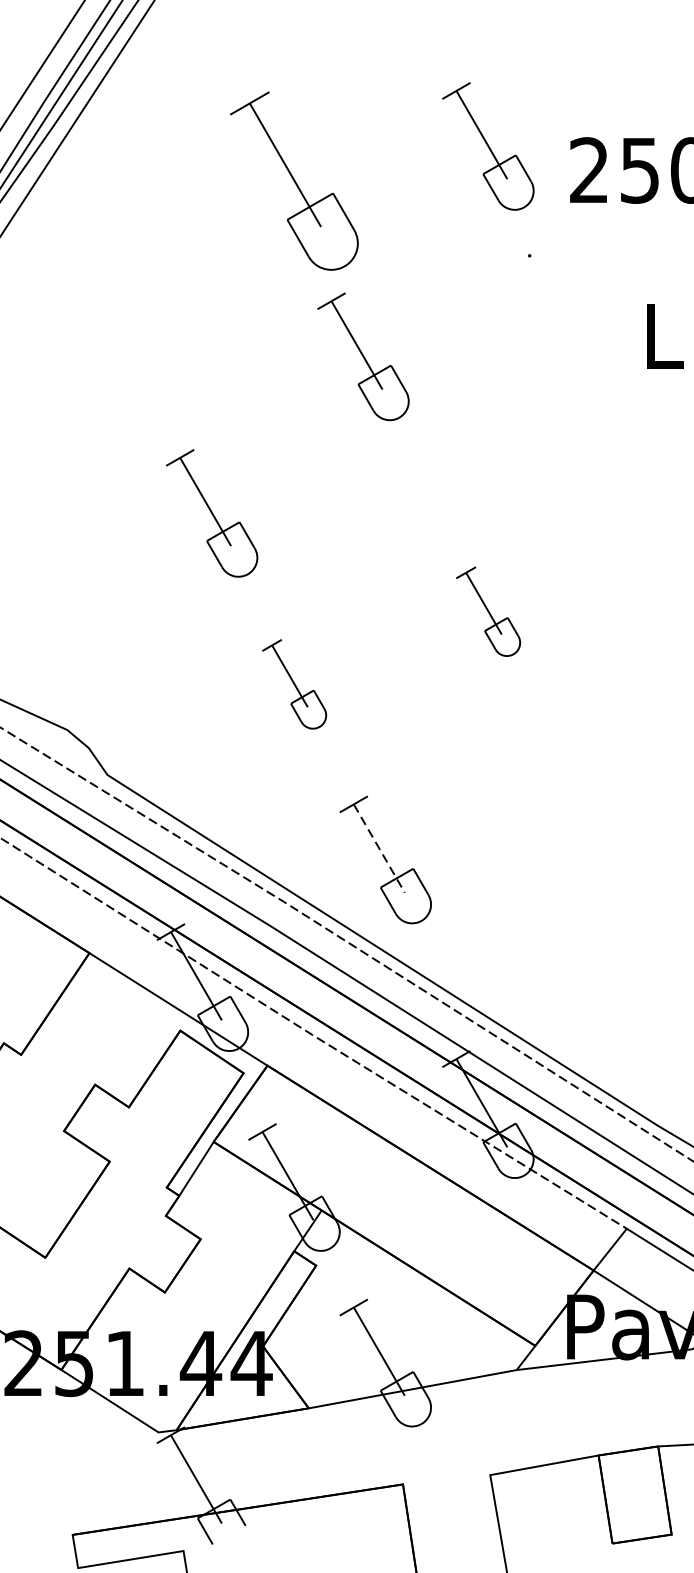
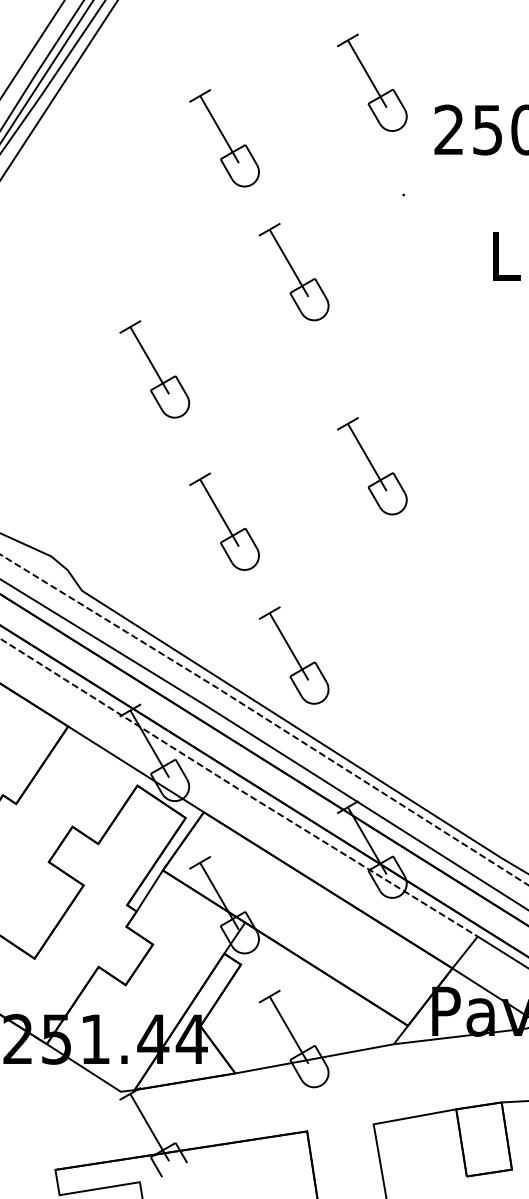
part: (488, 146) -> (372, 82), moved
part: (294, 181) -> (224, 138), size x0.71
part: (362, 357) -> (293, 272), moved
part: (211, 513) -> (154, 369), moved
part: (488, 611) -> (372, 466), size x1.43
part: (294, 684) -> (224, 521), size x1.43
line: (379, 848) -> (289, 646), dashed -> solid

